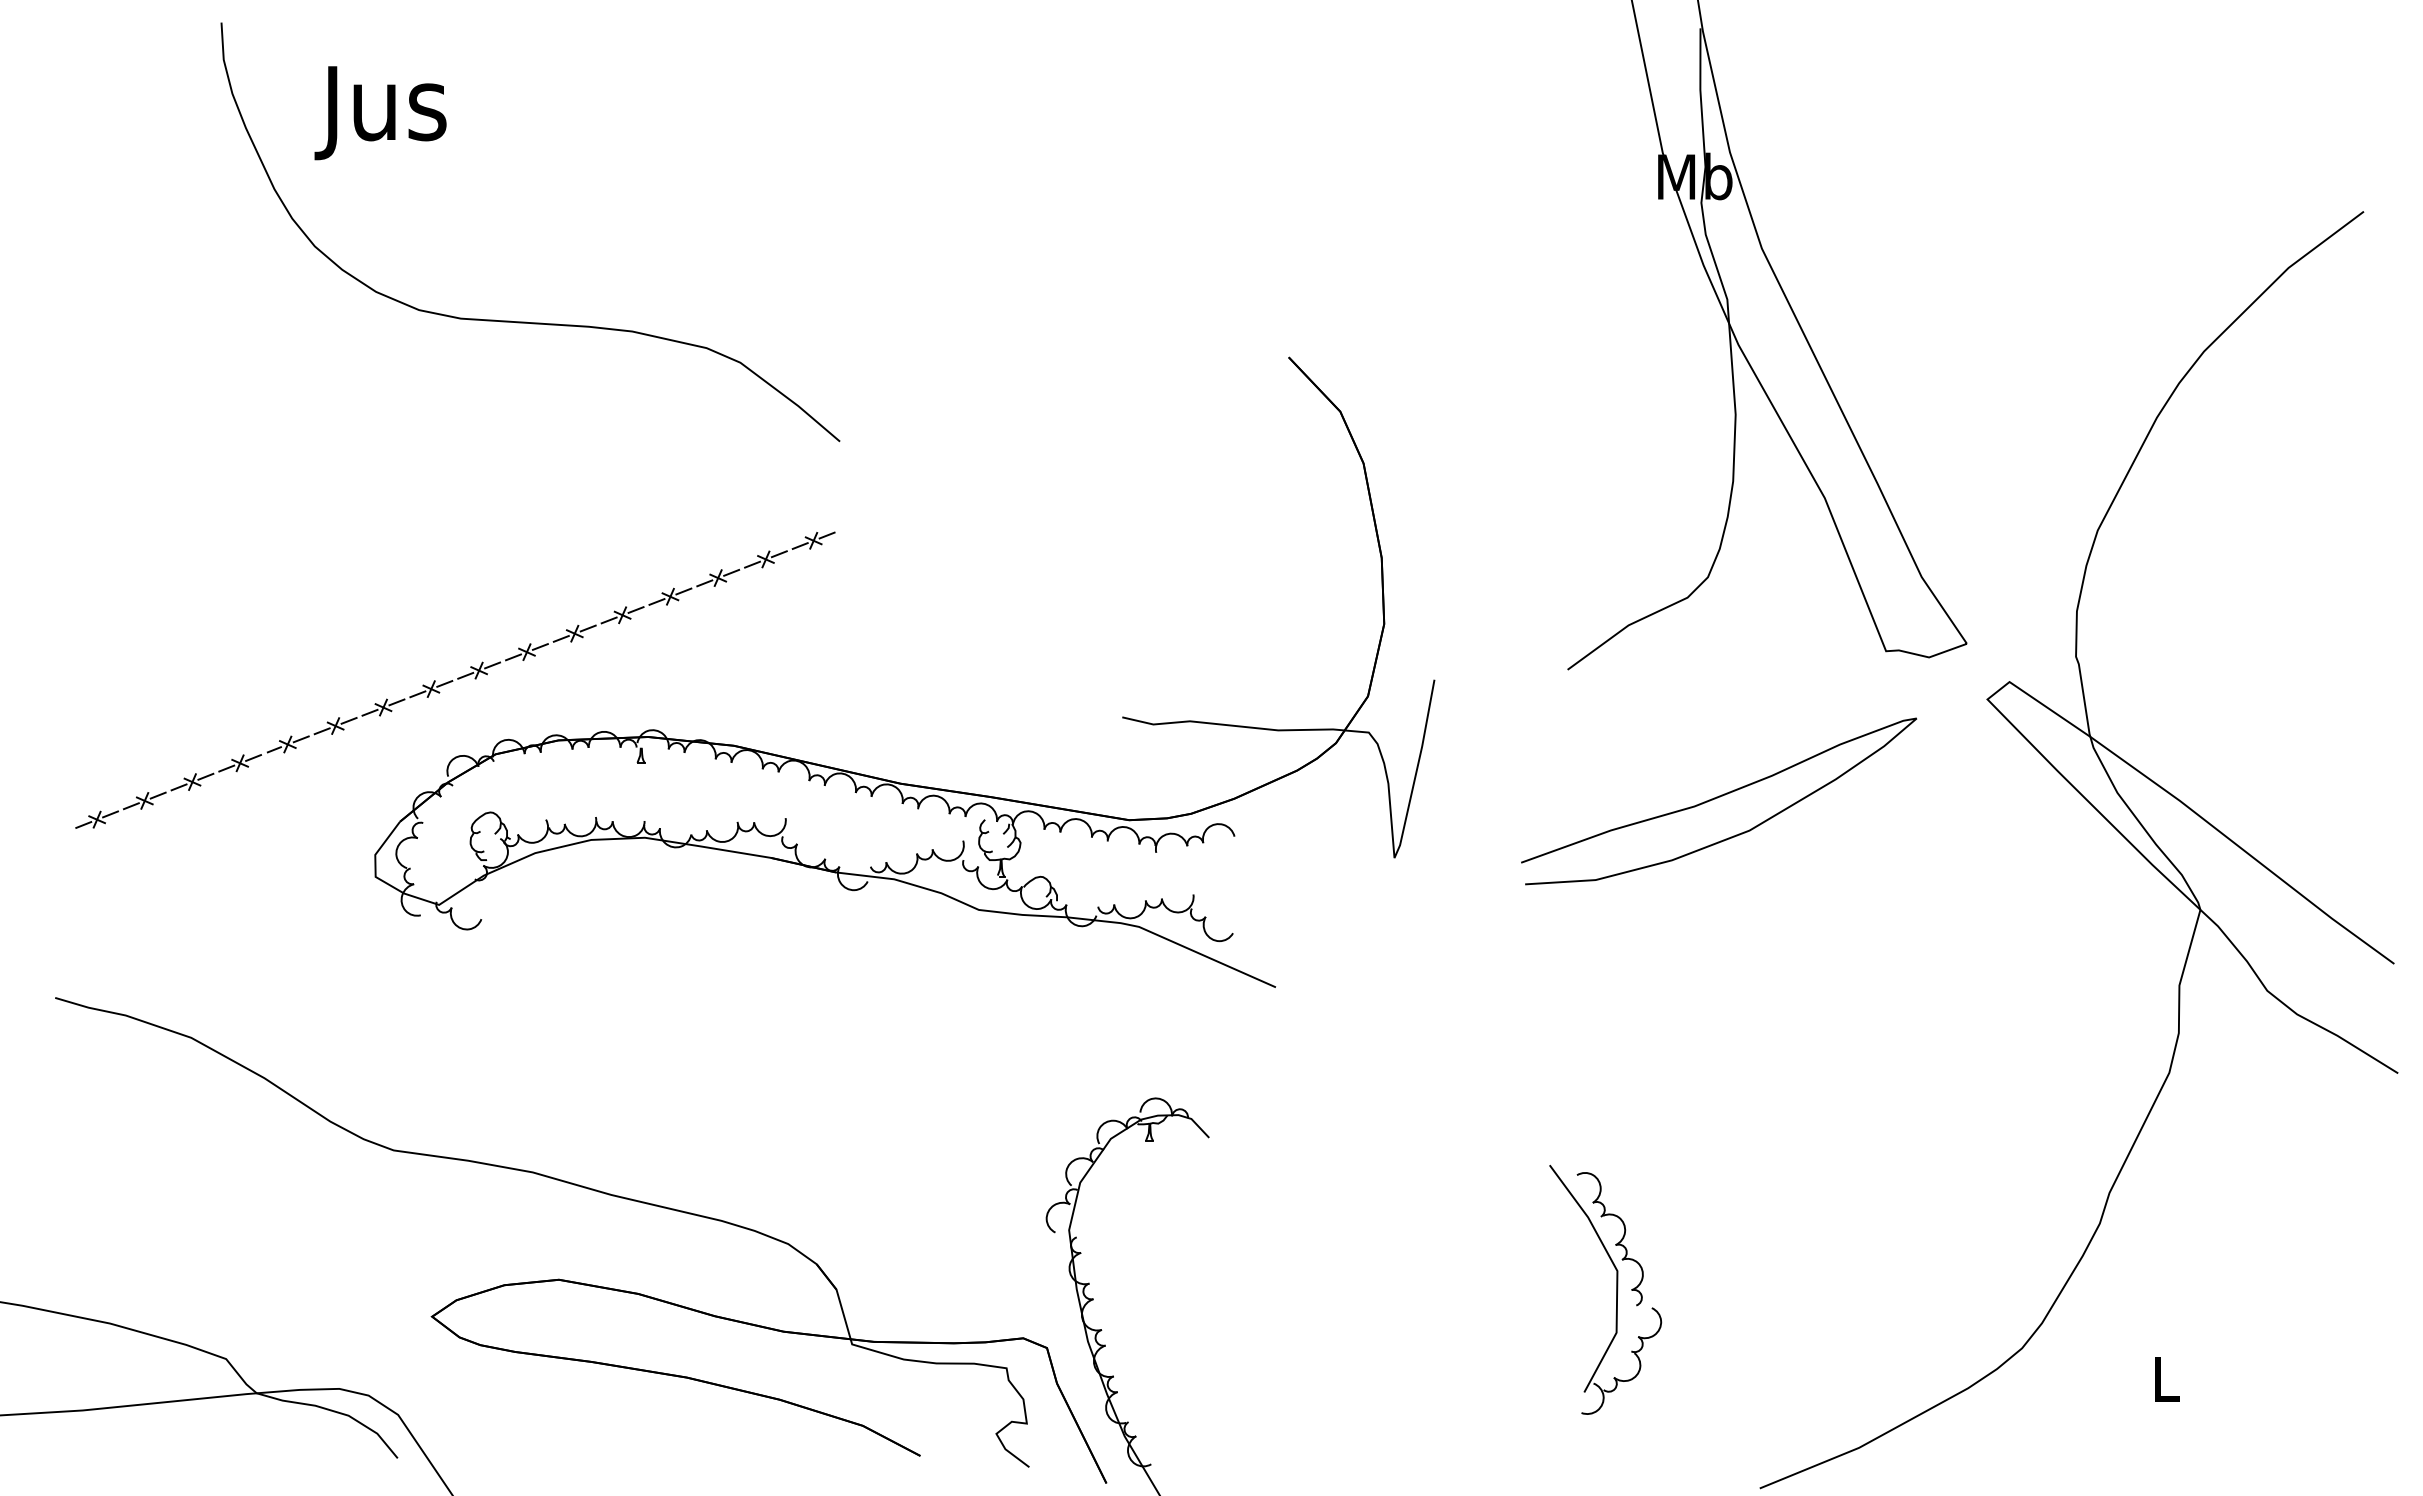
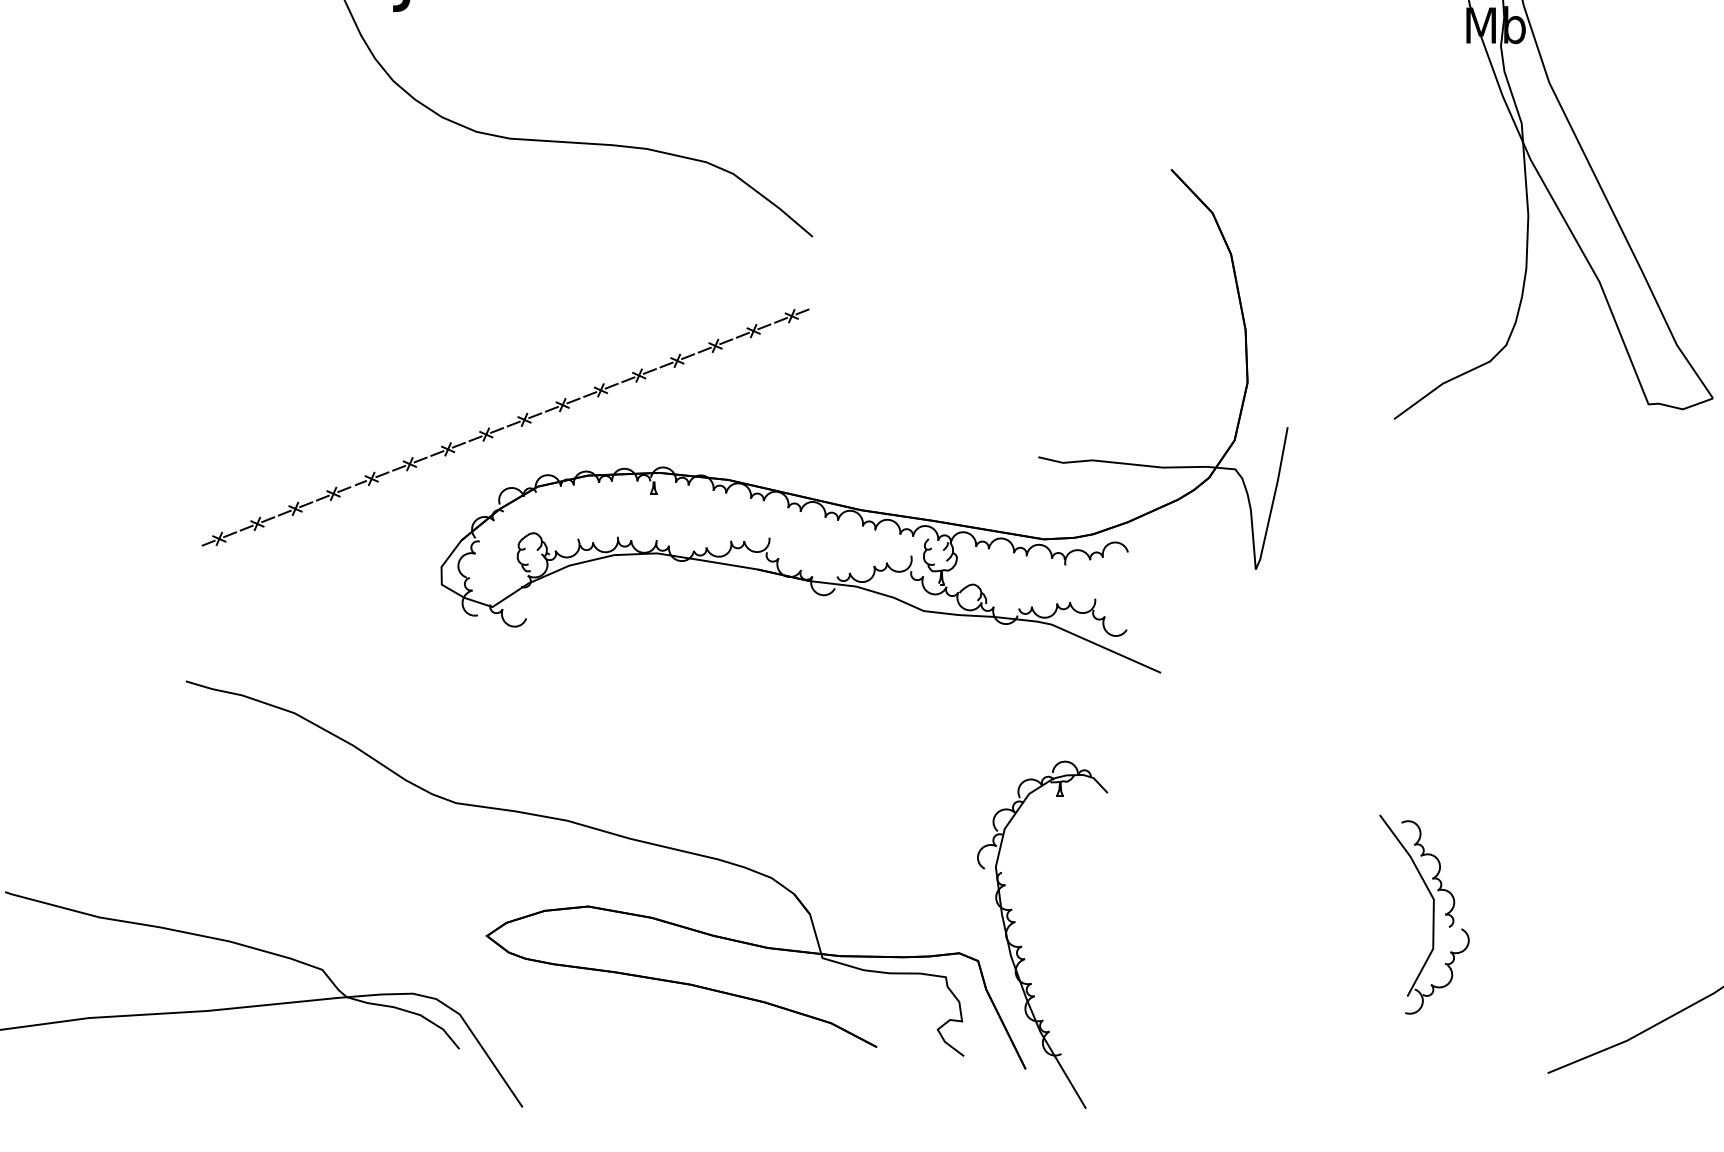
curve: (1717, 798) -> (1513, 522), removed

